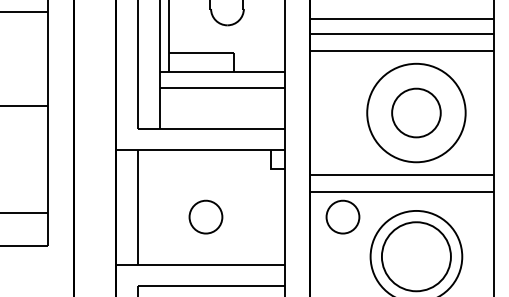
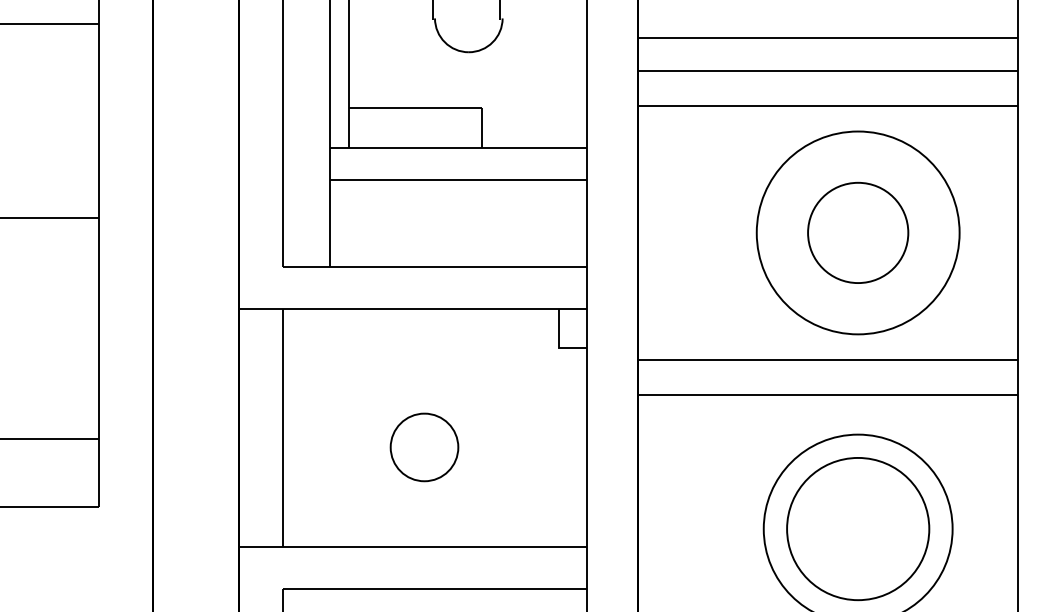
part: (342, 216) -> (705, 446), removed

